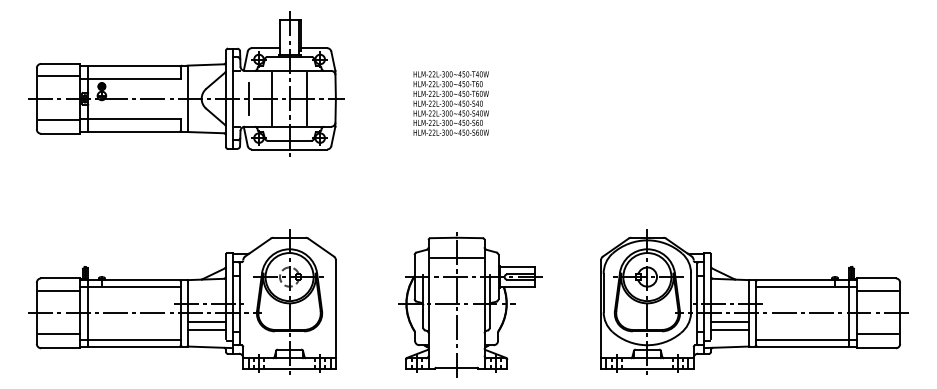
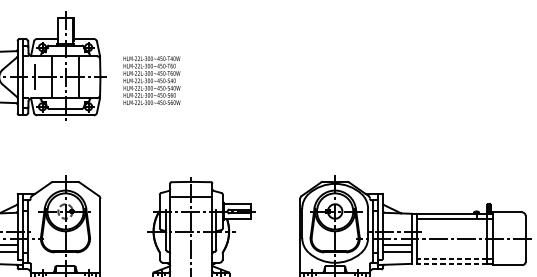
text: (450, 103) -> (151, 80), moved
line: (877, 290) -> (508, 221), removed
line: (877, 334) -> (508, 254), removed
line: (802, 339) -> (452, 258), solid -> dashed
line: (799, 346) -> (449, 263), solid -> dashed

